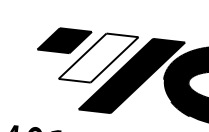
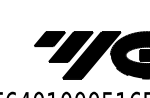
fill: (97, 58) -> (70, 47), added

